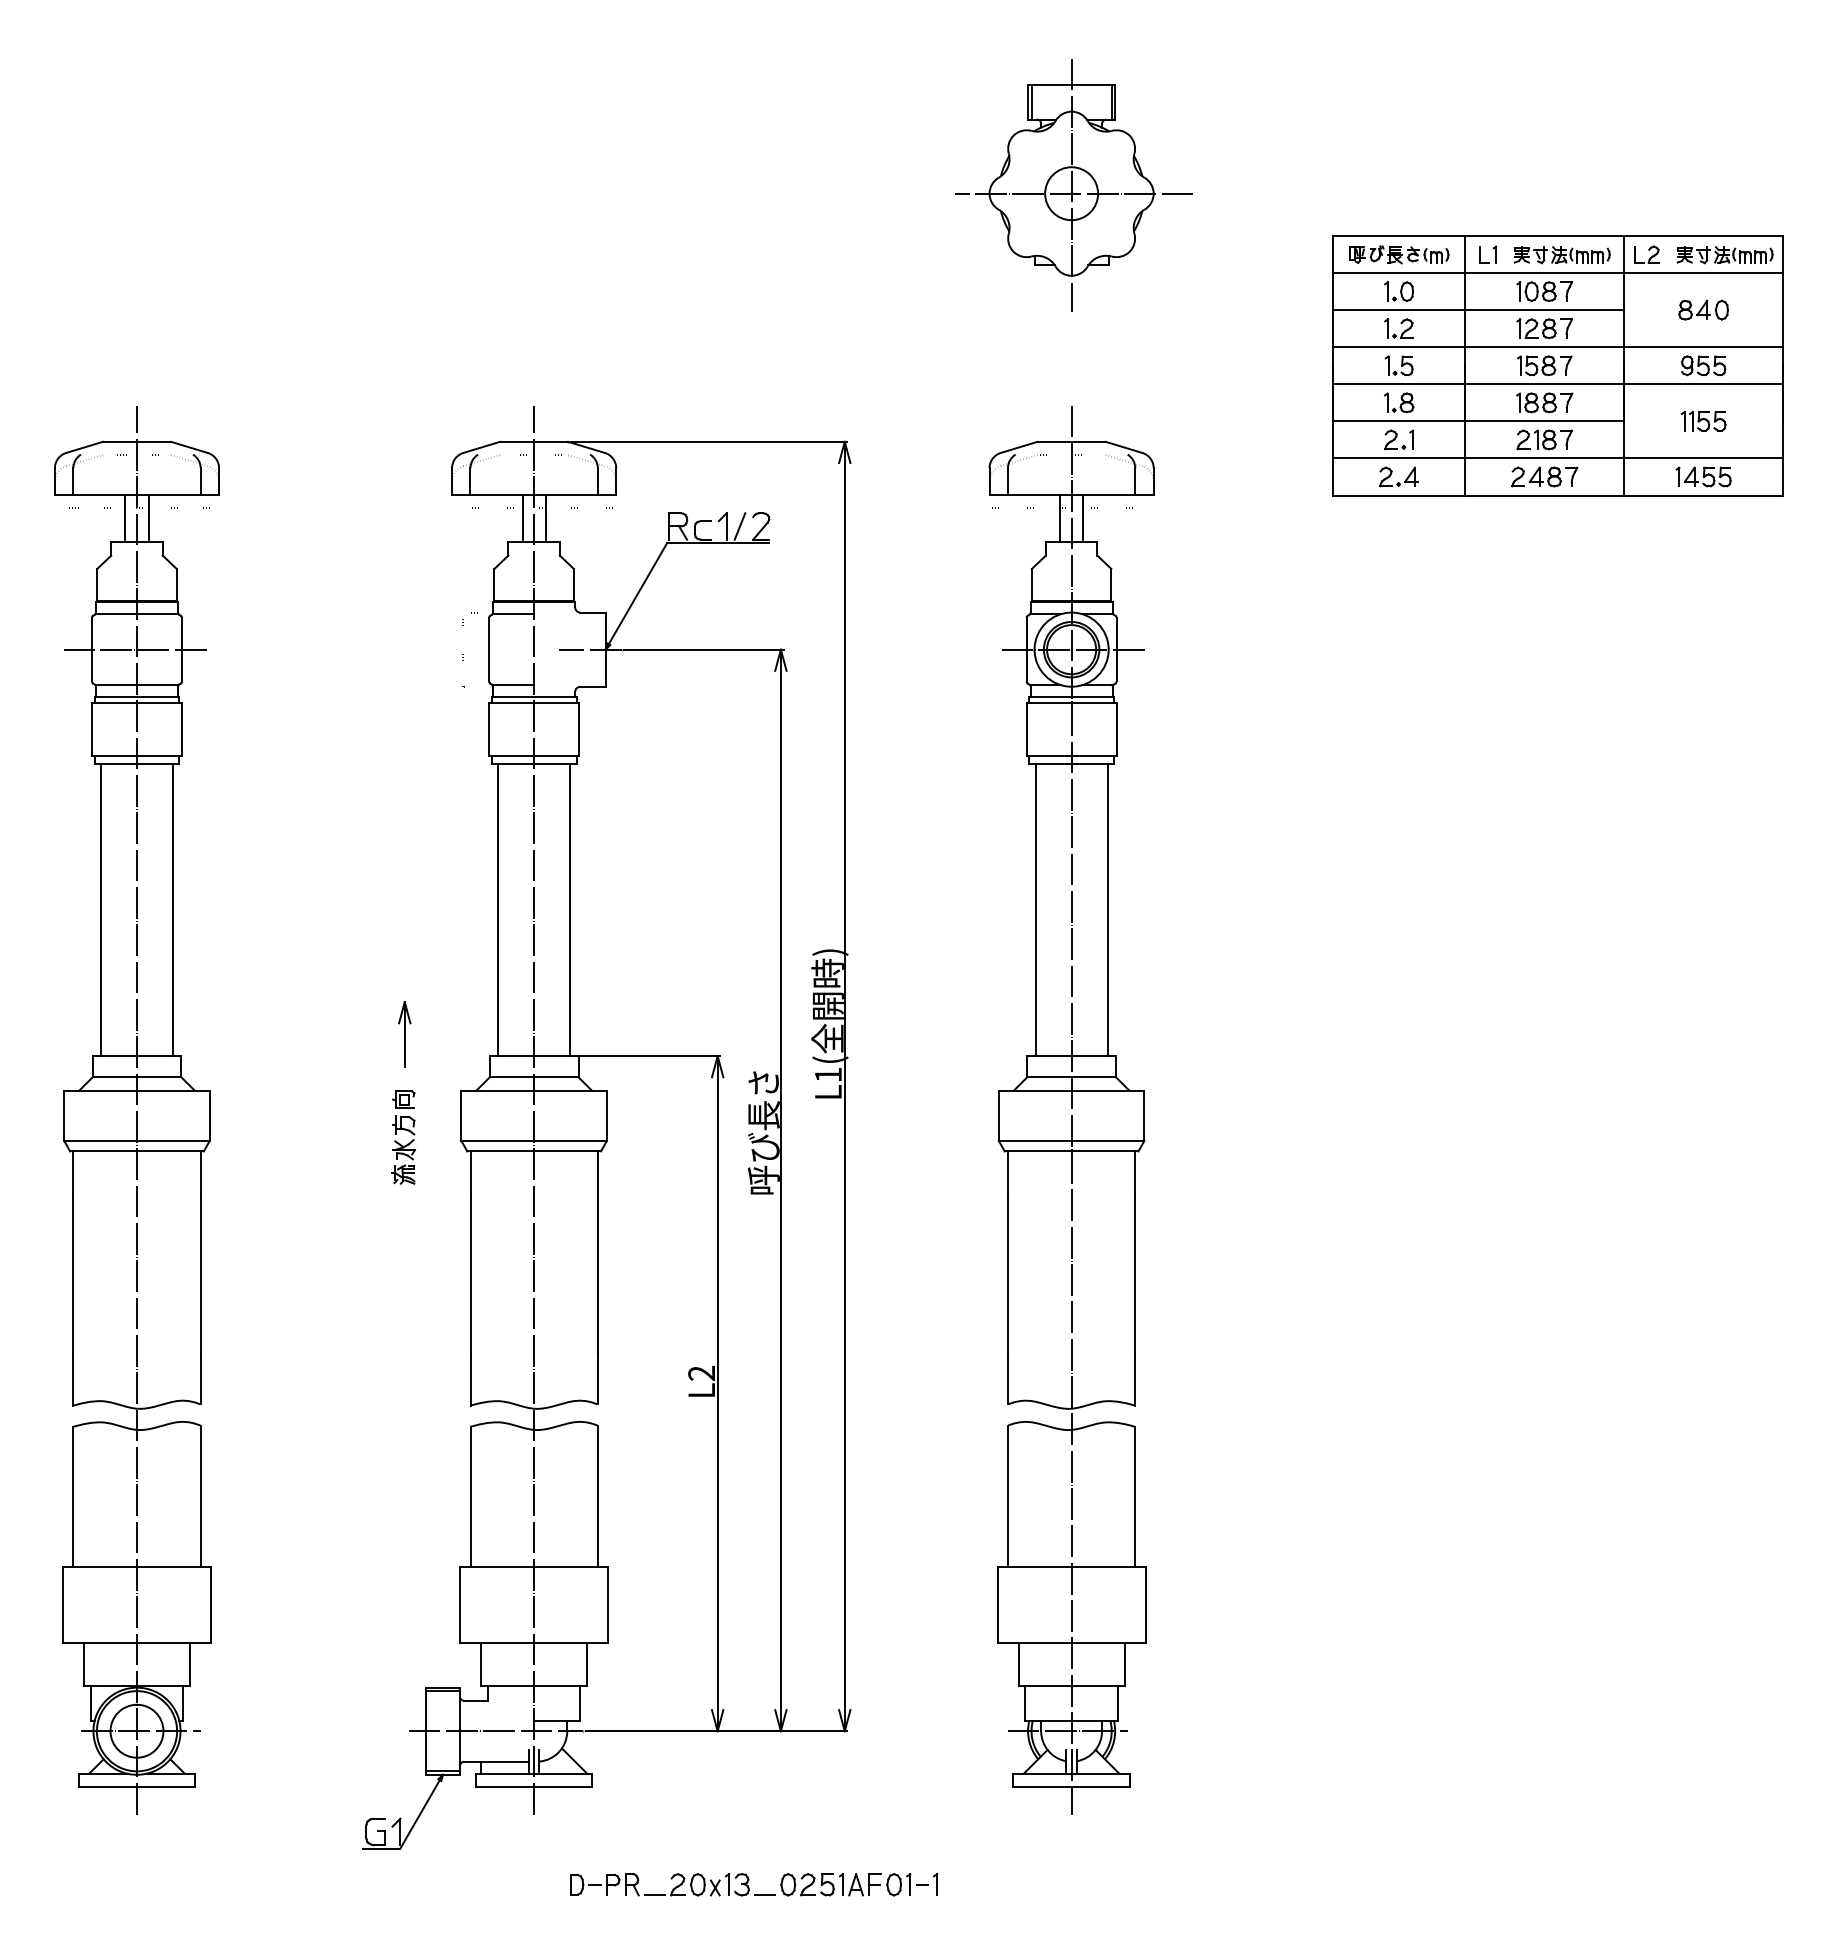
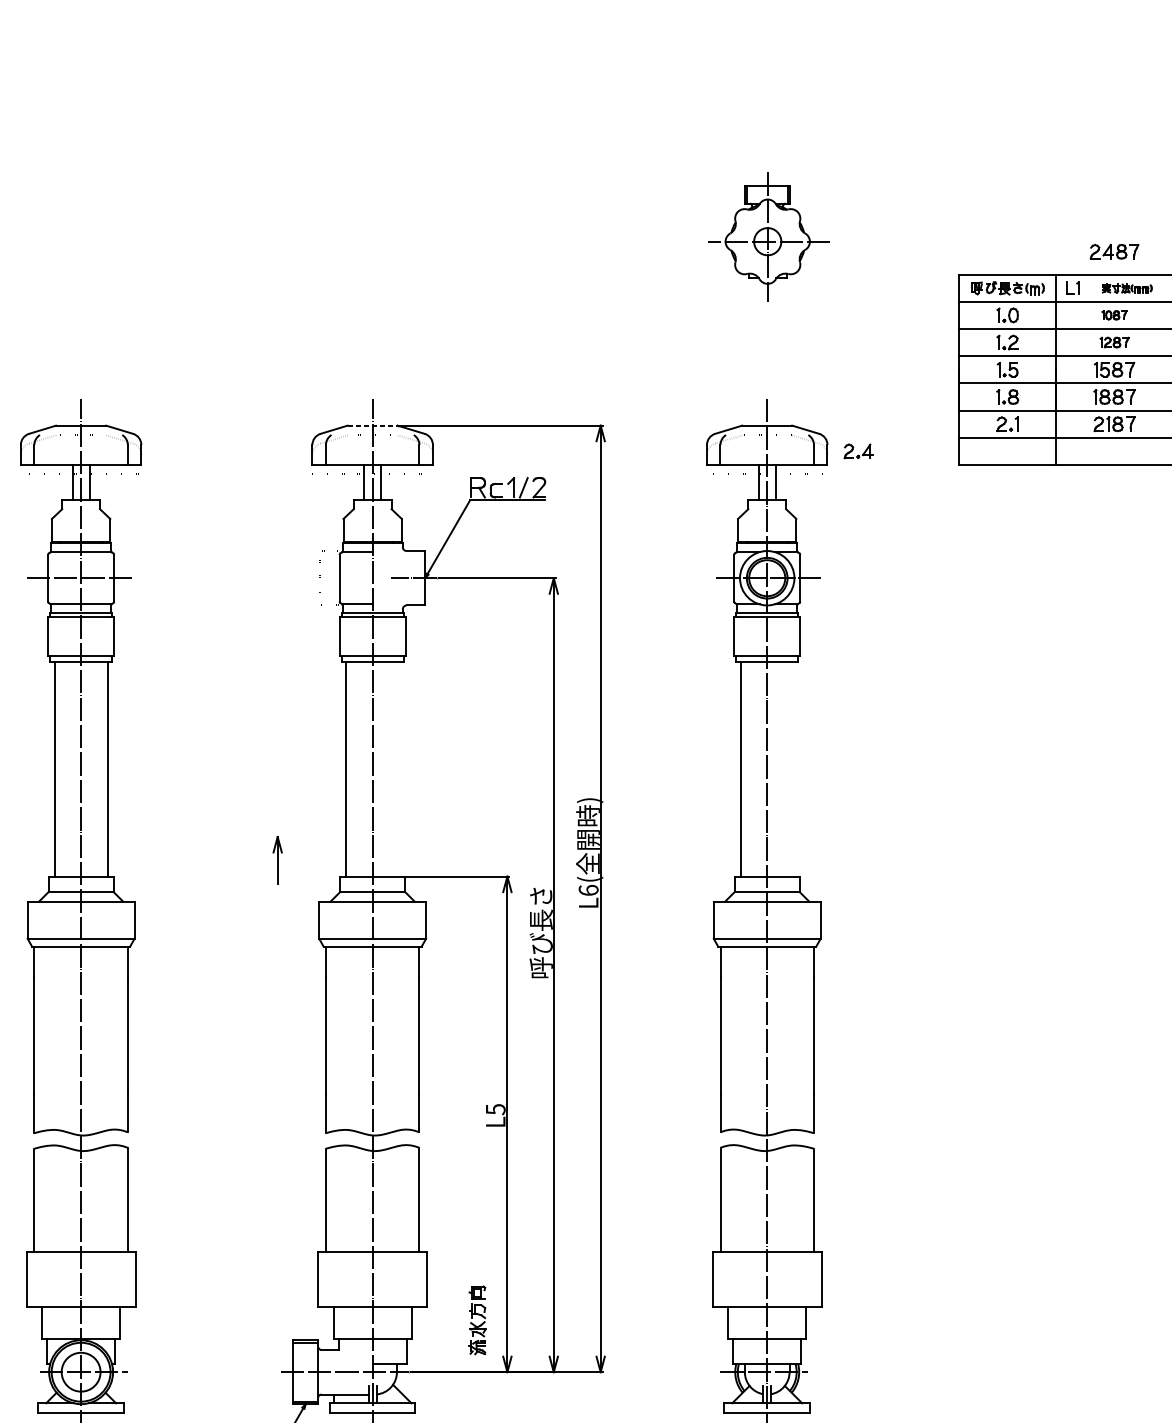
part: (1073, 185) -> (768, 237), size x0.7
part: (1561, 255) -> (1126, 288), size x0.7
part: (1544, 291) -> (1114, 315), size x0.6
part: (1544, 328) -> (1114, 342), size x0.7
line: (534, 441) -> (372, 425), solid -> dashed
part: (1398, 476) -> (858, 451), moved
part: (1544, 476) -> (1114, 251), moved
line: (570, 909) -> (399, 768), removed
line: (1107, 909) -> (793, 768), removed
text: (828, 1074) -> (588, 890), L1( -> L6(
part: (400, 1143) -> (474, 1324), moved
text: (701, 1373) -> (495, 1109), L2 -> L5

